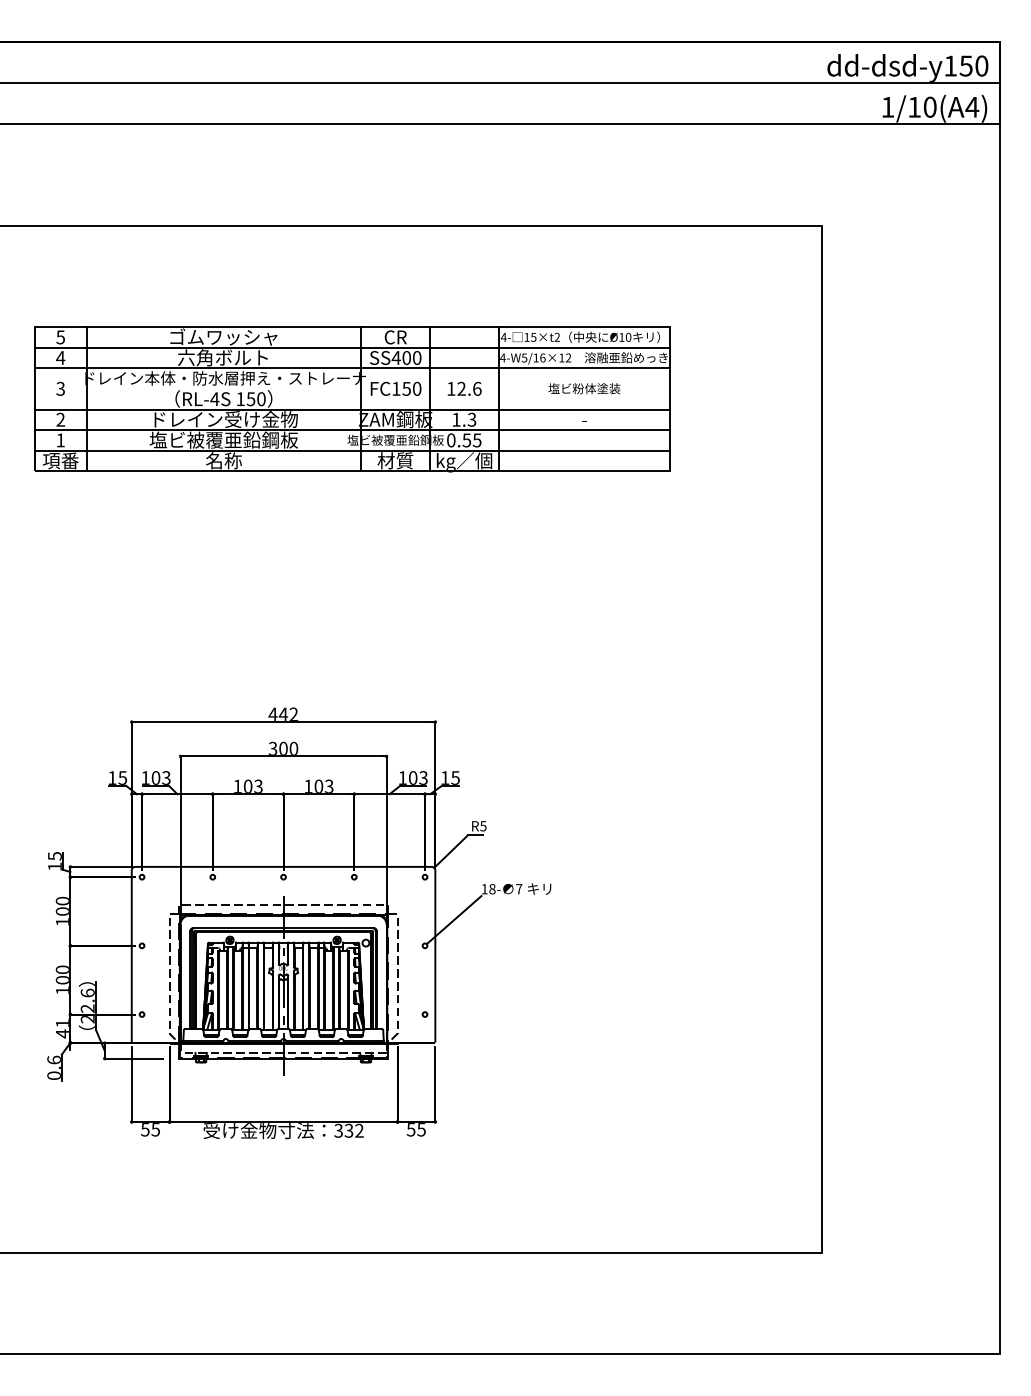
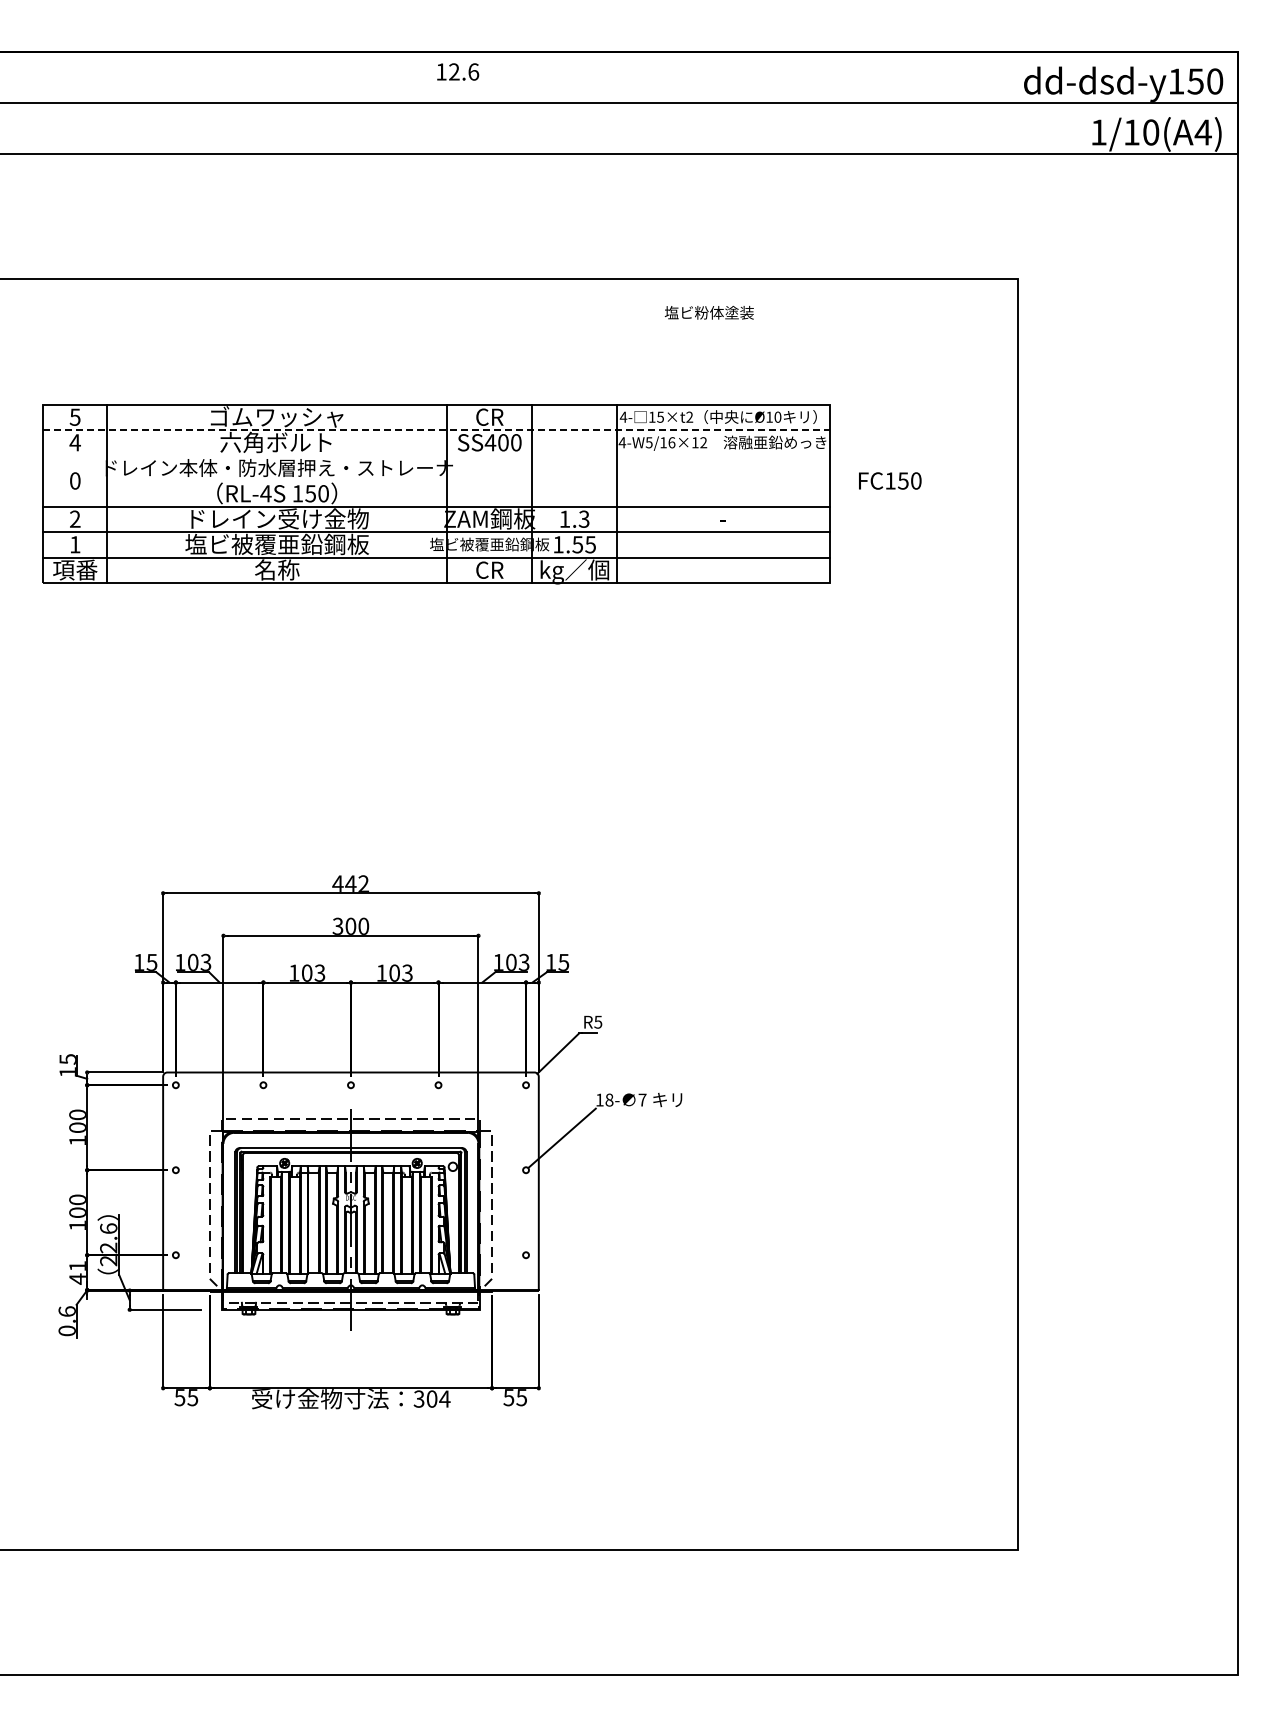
line: (353, 348) -> (437, 430), solid -> dashed
line: (352, 368) -> (436, 455), removed
text: (60, 388) -> (74, 480), 3 -> 0
text: (396, 388) -> (890, 480), moved
text: (464, 388) -> (458, 71), moved
text: (583, 388) -> (708, 312), moved
text: (451, 440) -> (558, 544), 0.55 -> 1.55
text: (395, 460) -> (489, 569), 材質 -> CR
text: (354, 1130) -> (438, 1398), 332 -> 304

